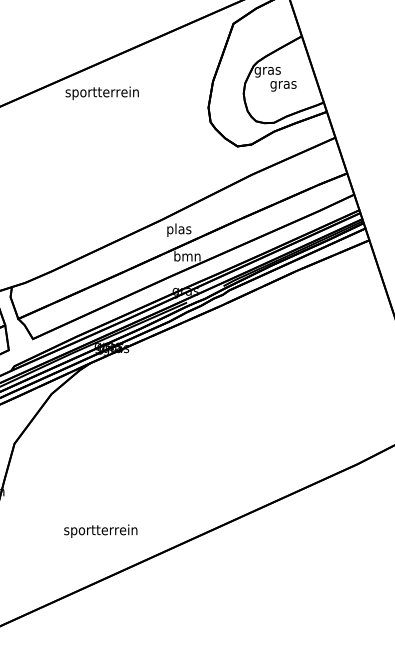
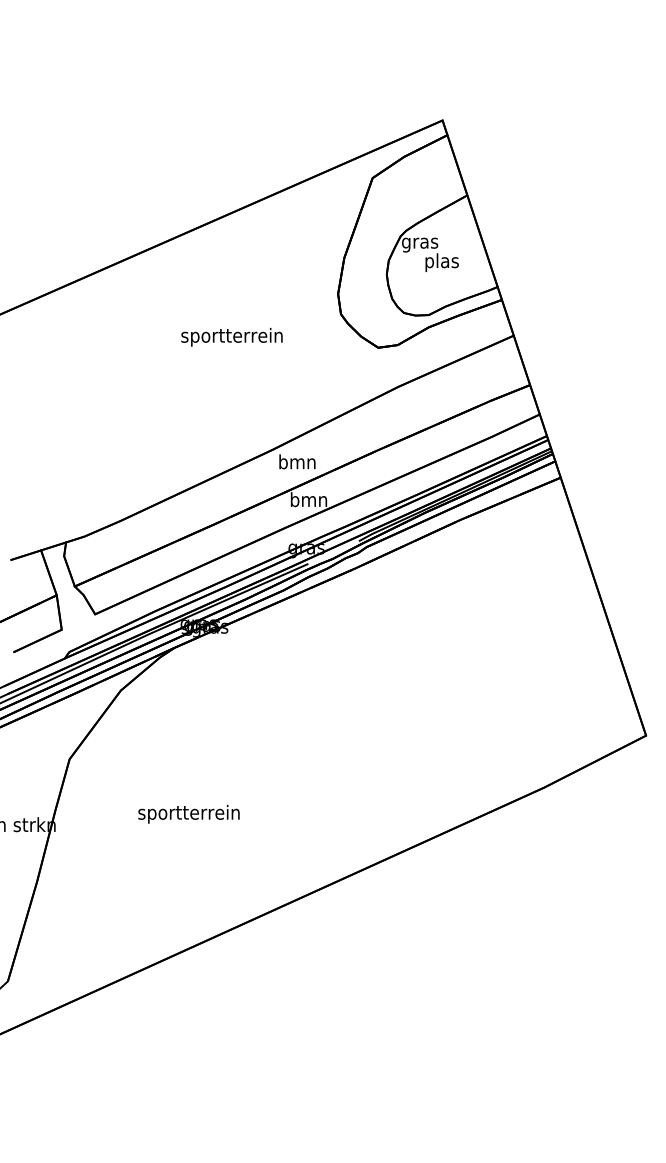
text: (283, 84) -> (441, 262), gras -> plas
text: (101, 93) -> (231, 337), moved
text: (179, 230) -> (297, 463), plas -> bmn
text: (100, 531) -> (188, 814), moved

